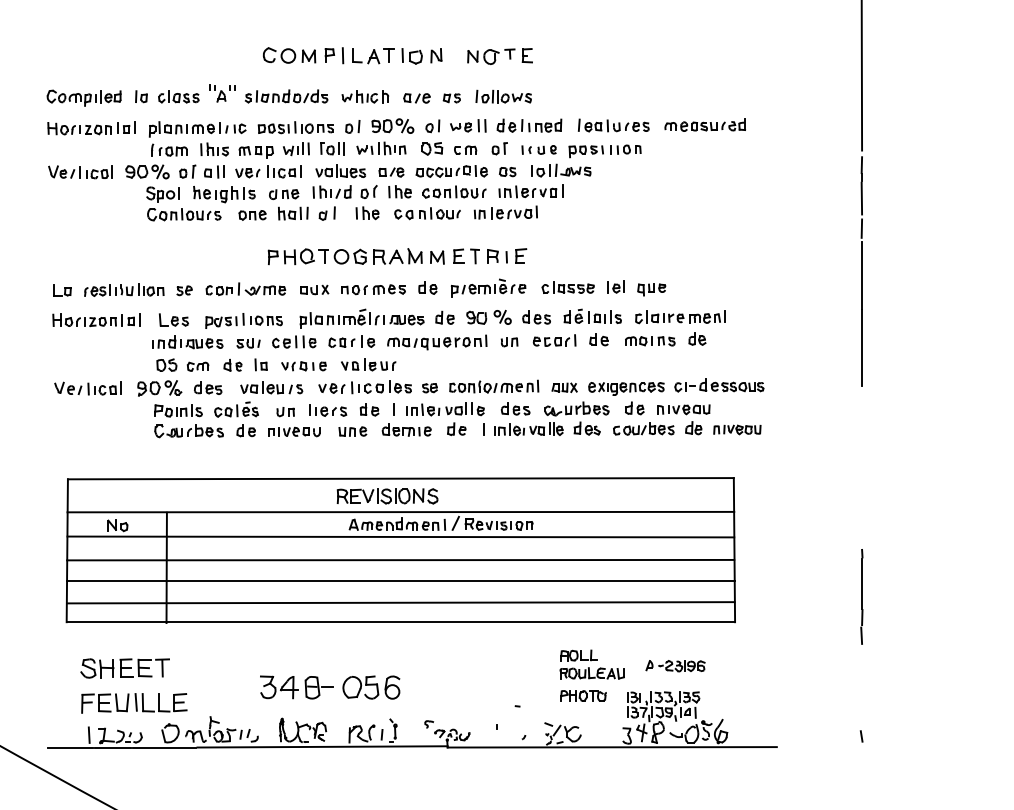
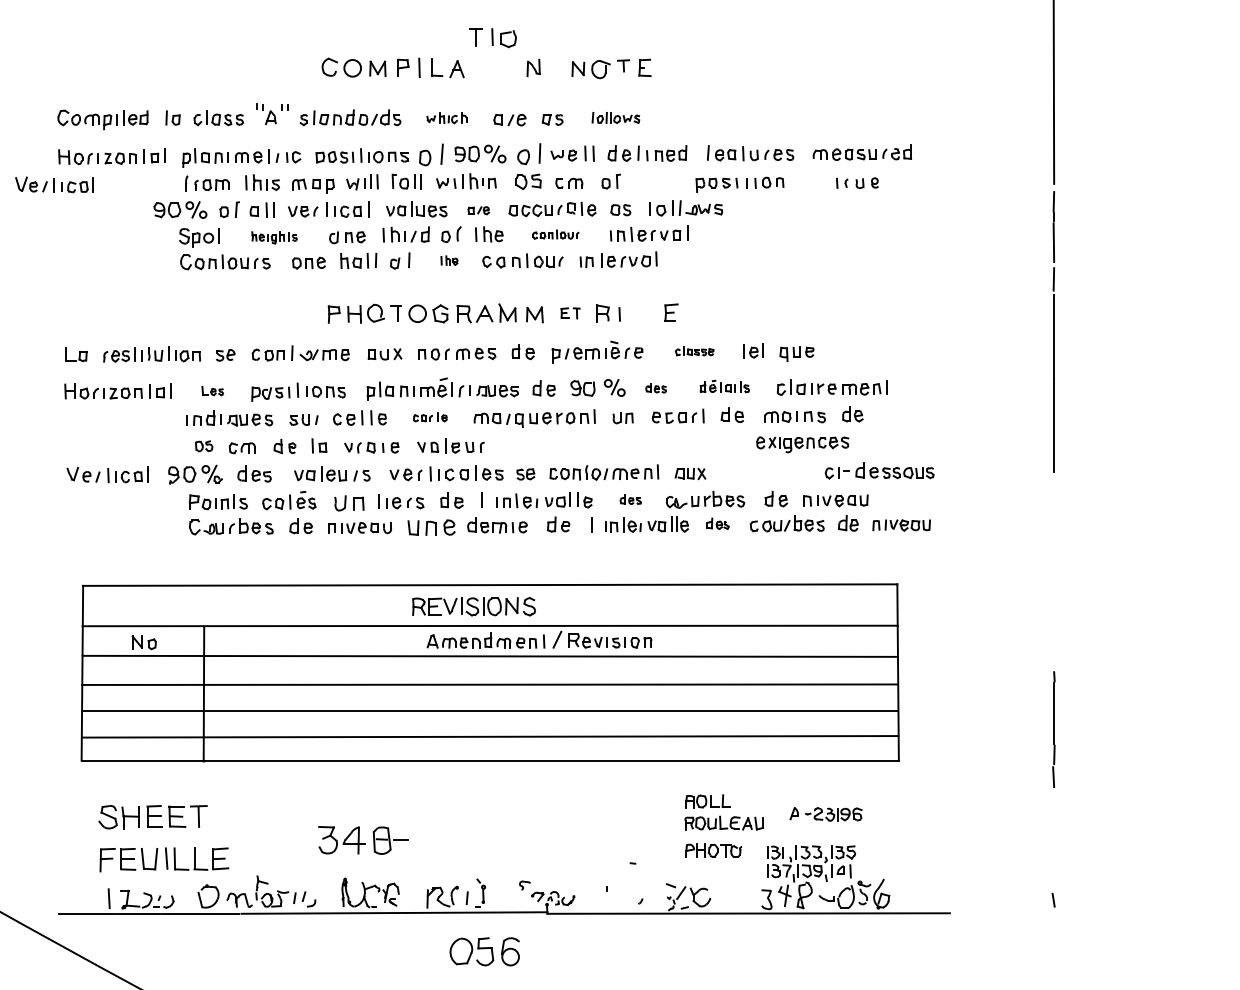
part: (402, 56) -> (492, 38), moved
part: (365, 96) -> (446, 117), size x0.7
part: (503, 96) -> (615, 117), size x0.7
part: (352, 126) -> (431, 154), size x1.4
part: (432, 126) -> (528, 154), size x1.4
part: (538, 149) -> (856, 182), moved
part: (80, 172) -> (54, 185), moved
part: (391, 172) -> (478, 210), size x0.7
part: (454, 191) -> (555, 233), size x0.6
part: (224, 194) -> (274, 237), size x0.6
part: (367, 213) -> (449, 260), size x0.6
part: (521, 255) -> (671, 312), moved
part: (466, 256) -> (570, 313), size x0.6
part: (567, 287) -> (693, 351), size x0.6
part: (592, 315) -> (724, 385), size x0.7
part: (536, 317) -> (656, 388), size x0.6
part: (173, 319) -> (212, 390), size x0.6
part: (351, 341) -> (429, 417), size x0.6
part: (166, 364) -> (203, 445), size x0.7
part: (626, 388) -> (802, 444), moved
part: (515, 408) -> (630, 499), size x0.6
part: (285, 412) -> (349, 504), size x1.4
part: (586, 428) -> (717, 523), size x0.7
part: (352, 431) -> (431, 527), size x1.4
part: (371, 687) -> (484, 951), moved

